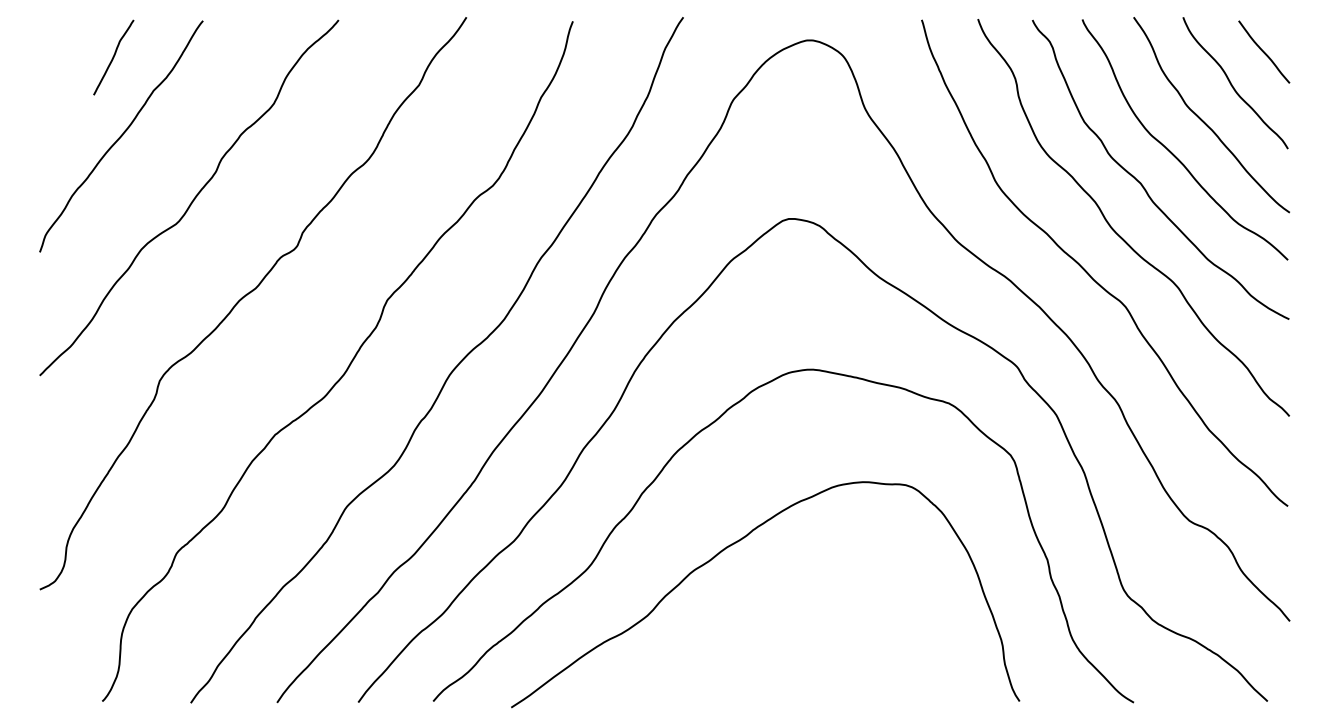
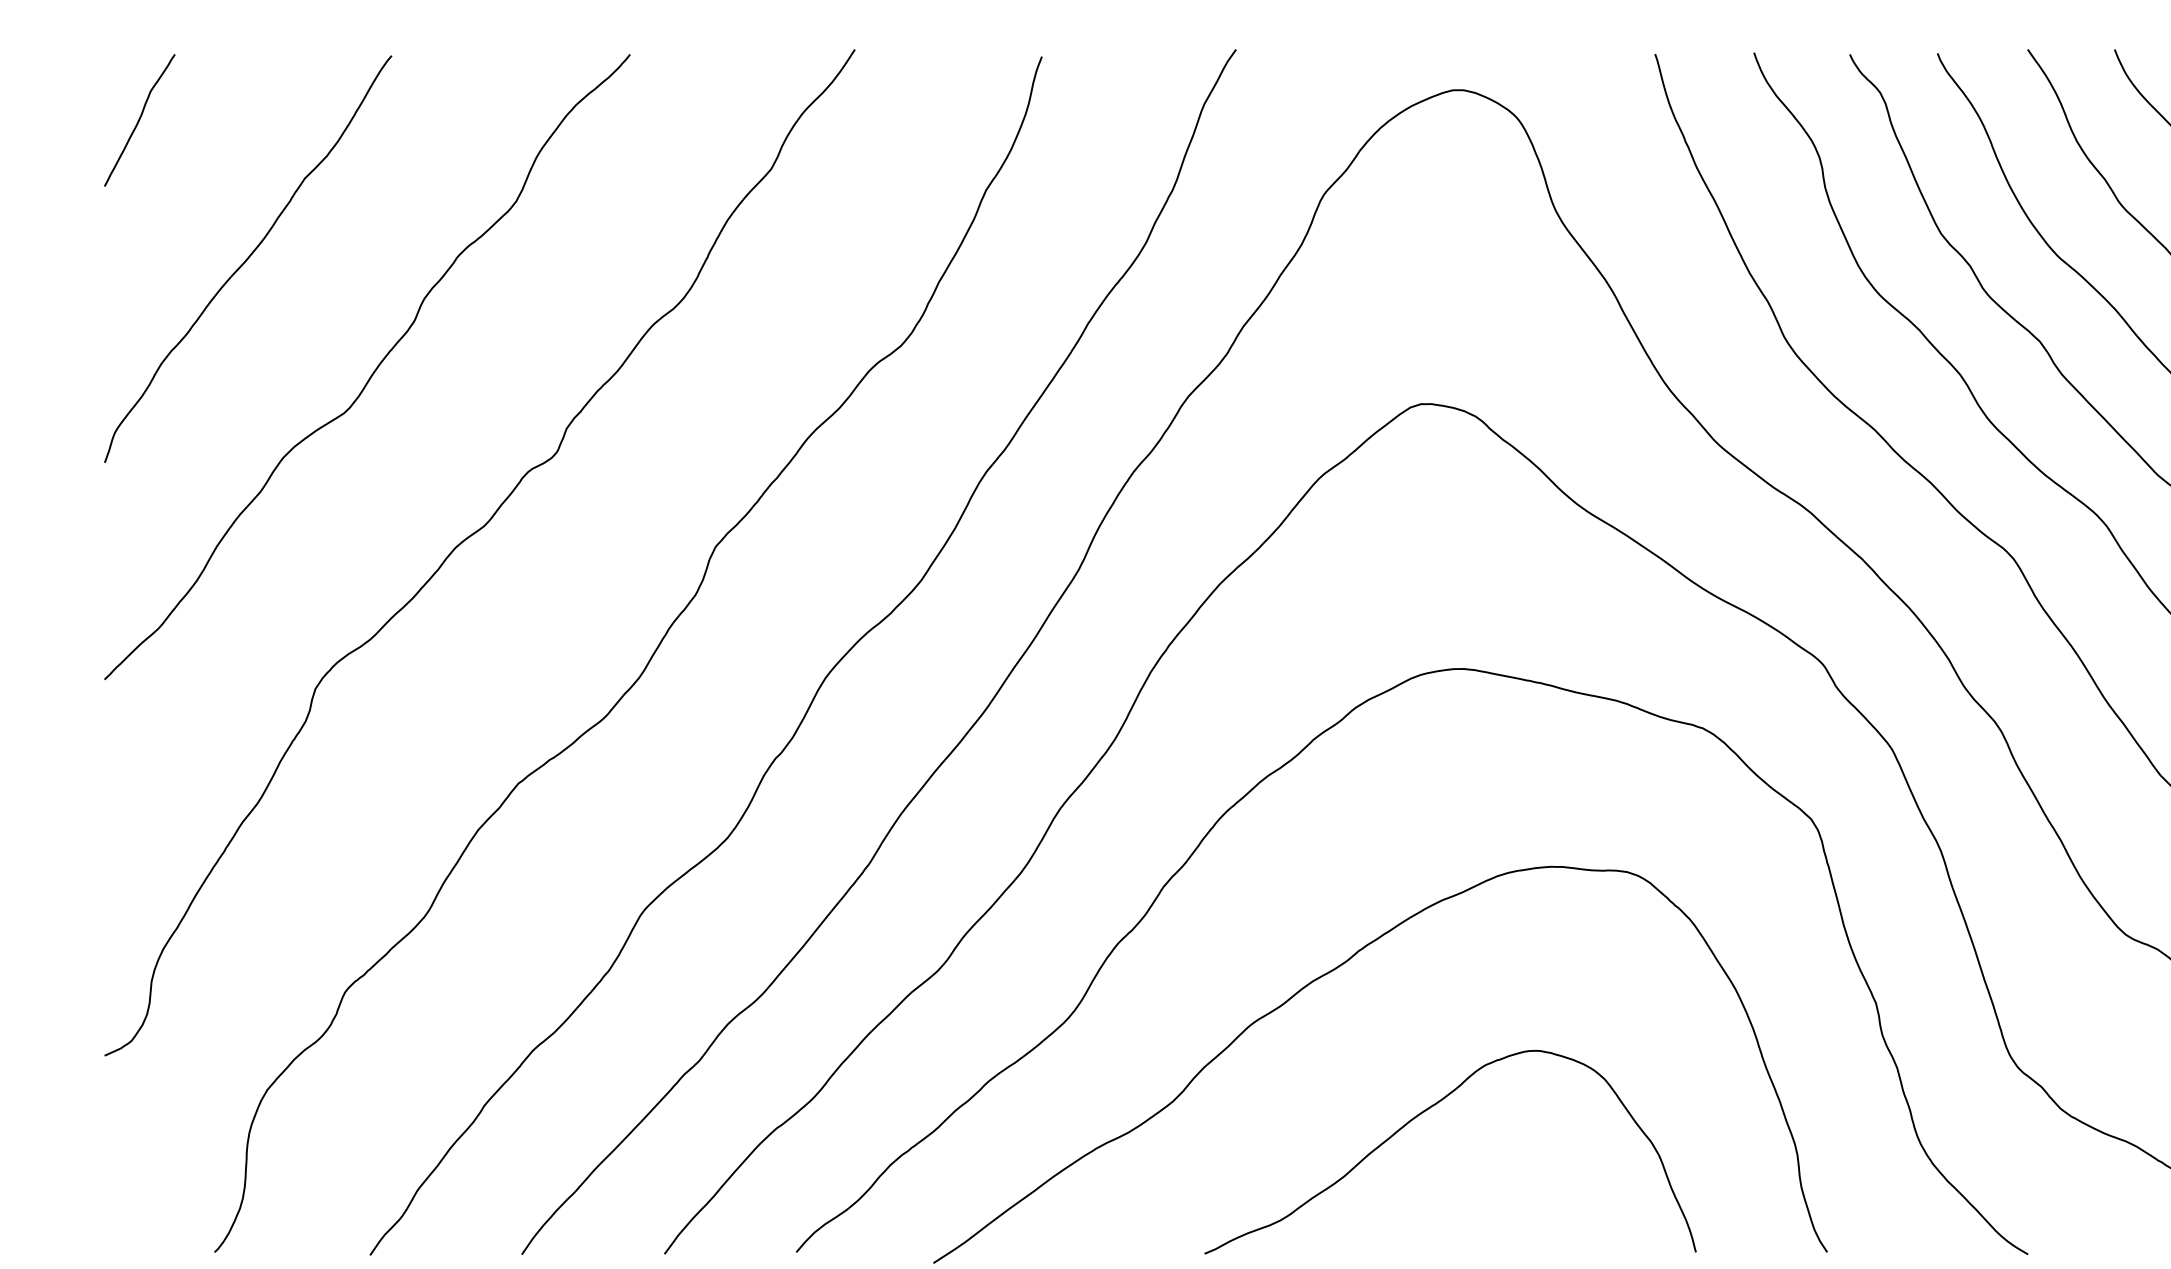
curve: (113, 57) -> (139, 120), moved
curve: (790, 622) -> (1424, 1113), added

